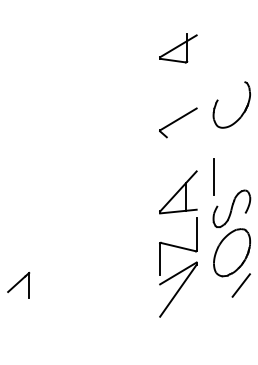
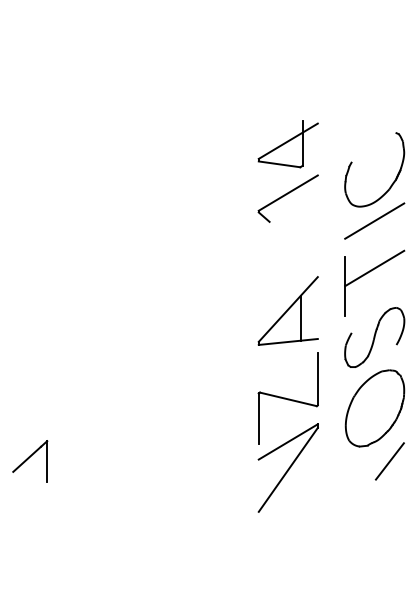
part: (178, 48) -> (288, 144), moved
line: (231, 136) -> (374, 220), added
line: (231, 166) -> (374, 269), added

